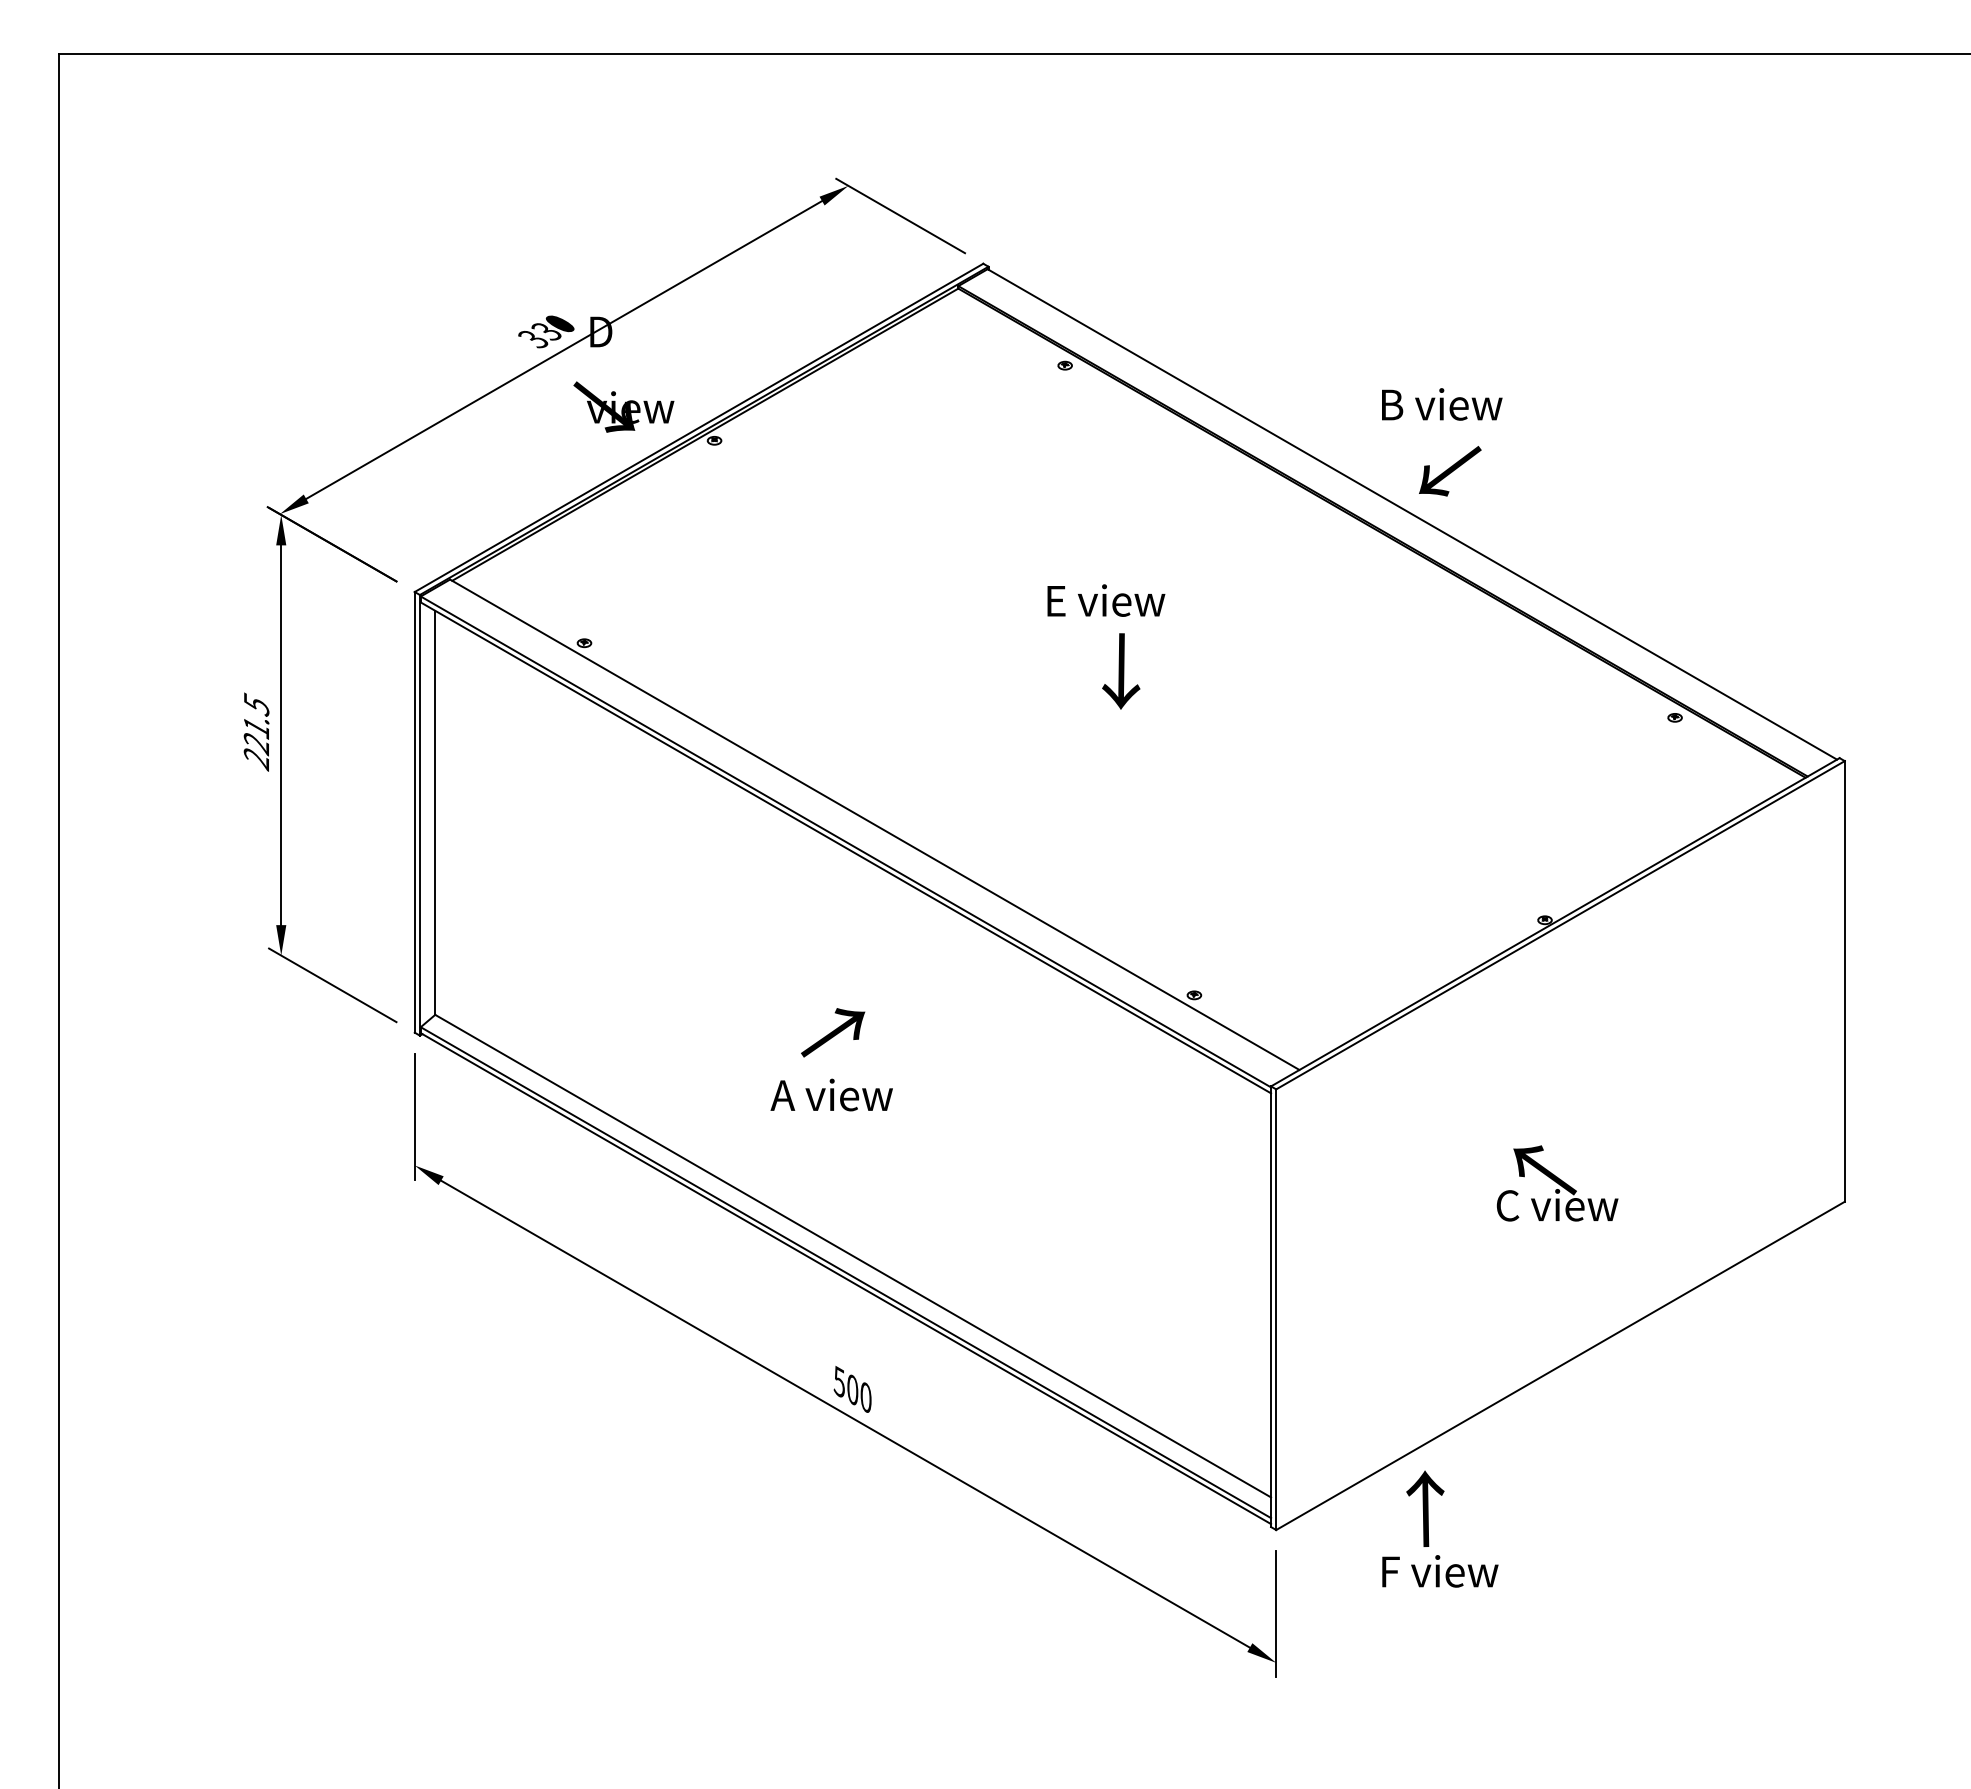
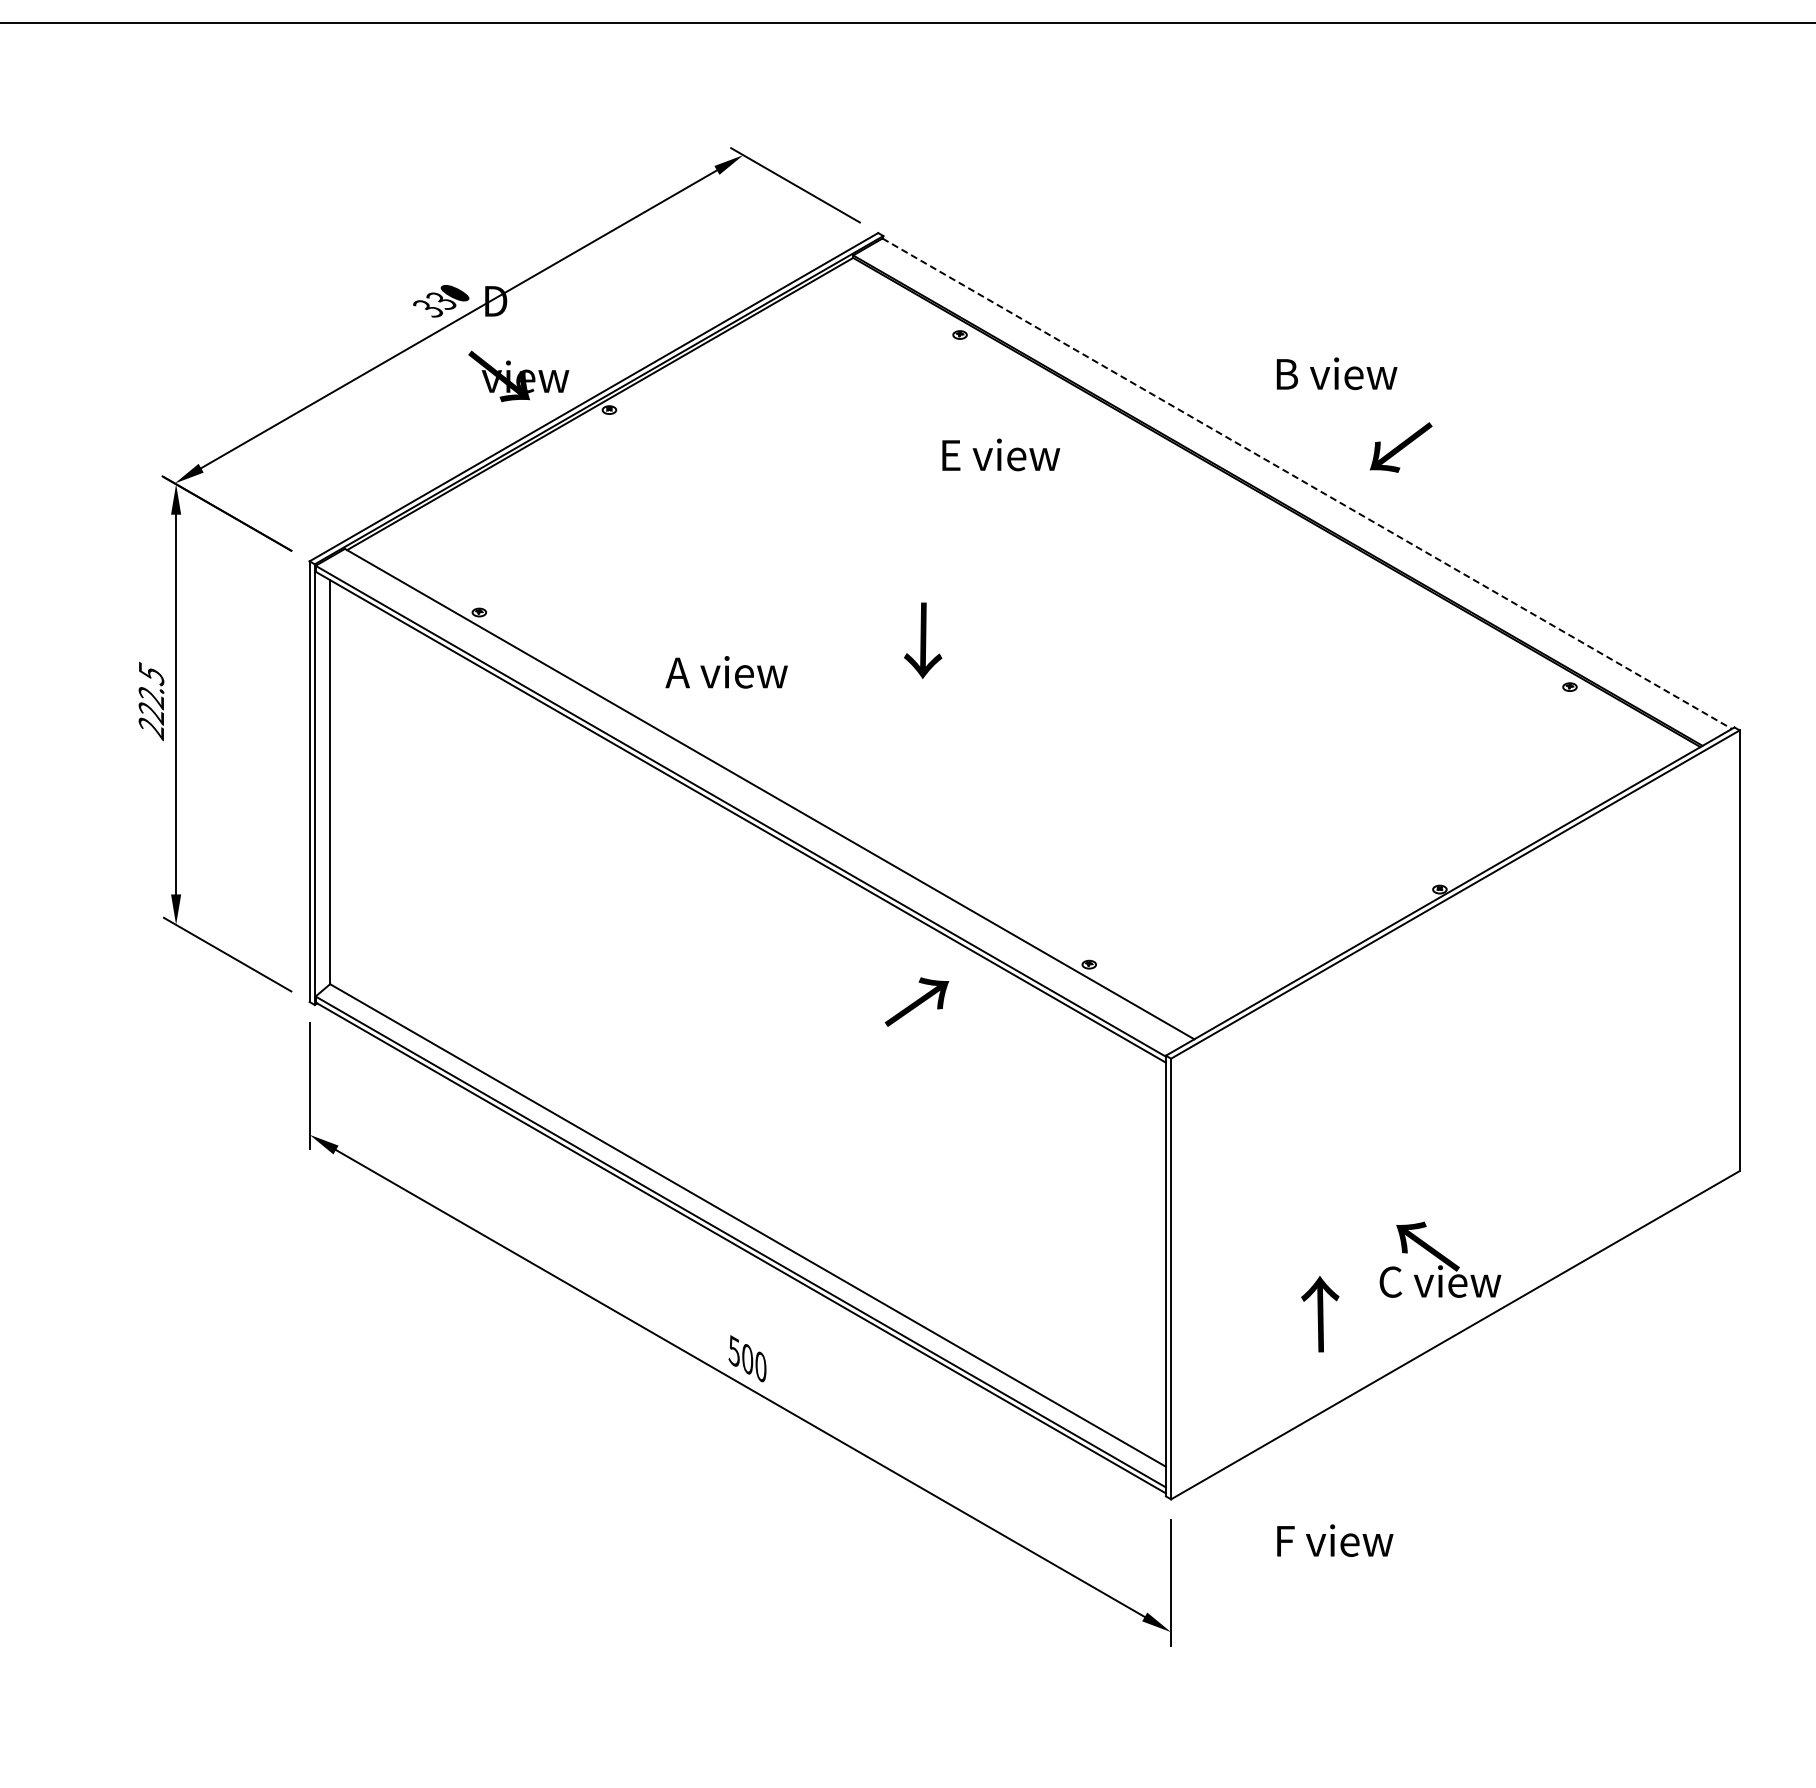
text: (1450, 471) -> (1401, 447), moved
line: (1412, 514) -> (1307, 483), solid -> dashed
text: (1106, 600) -> (1001, 454), moved
text: (1121, 671) -> (923, 640), moved
text: (255, 729) -> (150, 698), 221.5 -> 222.5
text: (833, 1032) -> (917, 1001), moved
text: (831, 1094) -> (726, 671), moved
text: (1557, 1183) -> (1440, 1259), moved
text: (1425, 1508) -> (1320, 1313), moved

